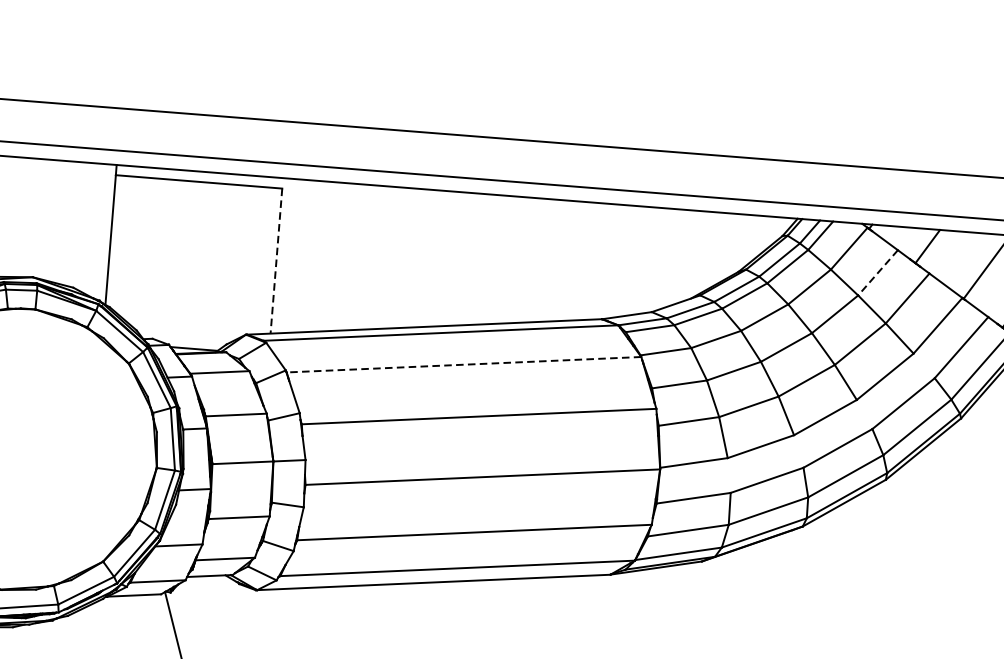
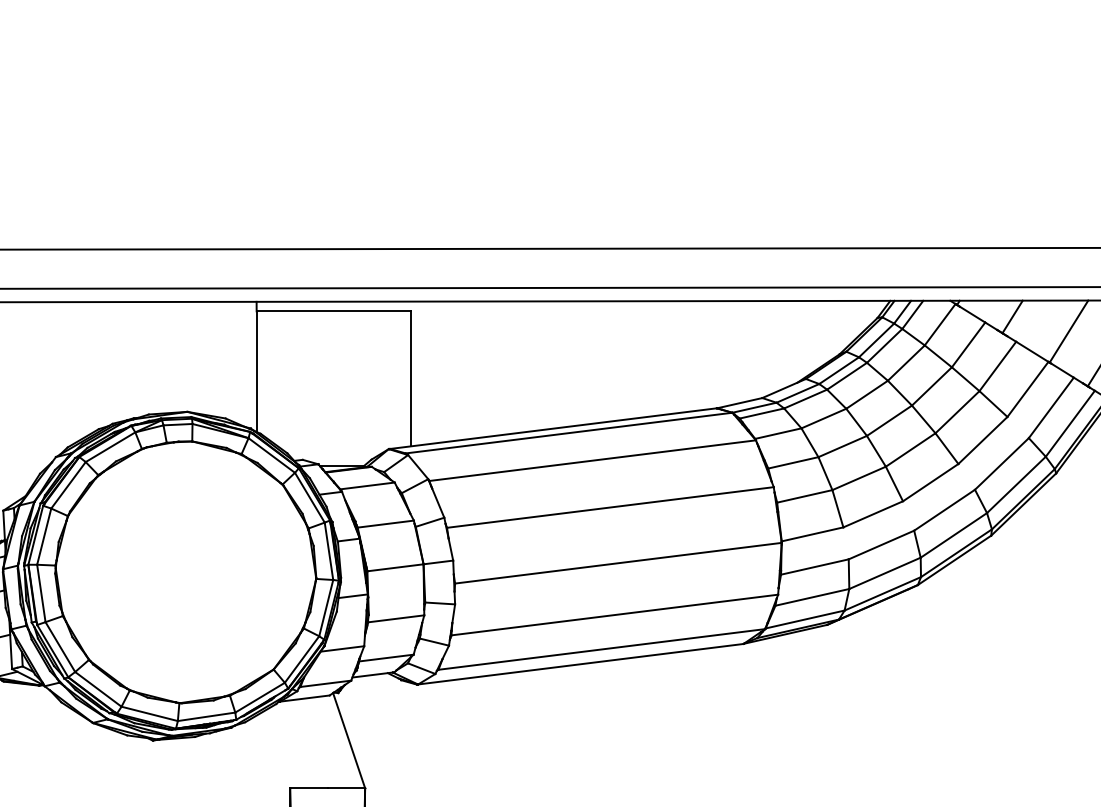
line: (276, 261) -> (411, 379), dashed -> solid
line: (877, 272) -> (968, 344), dashed -> solid
line: (463, 364) -> (592, 460), dashed -> solid

